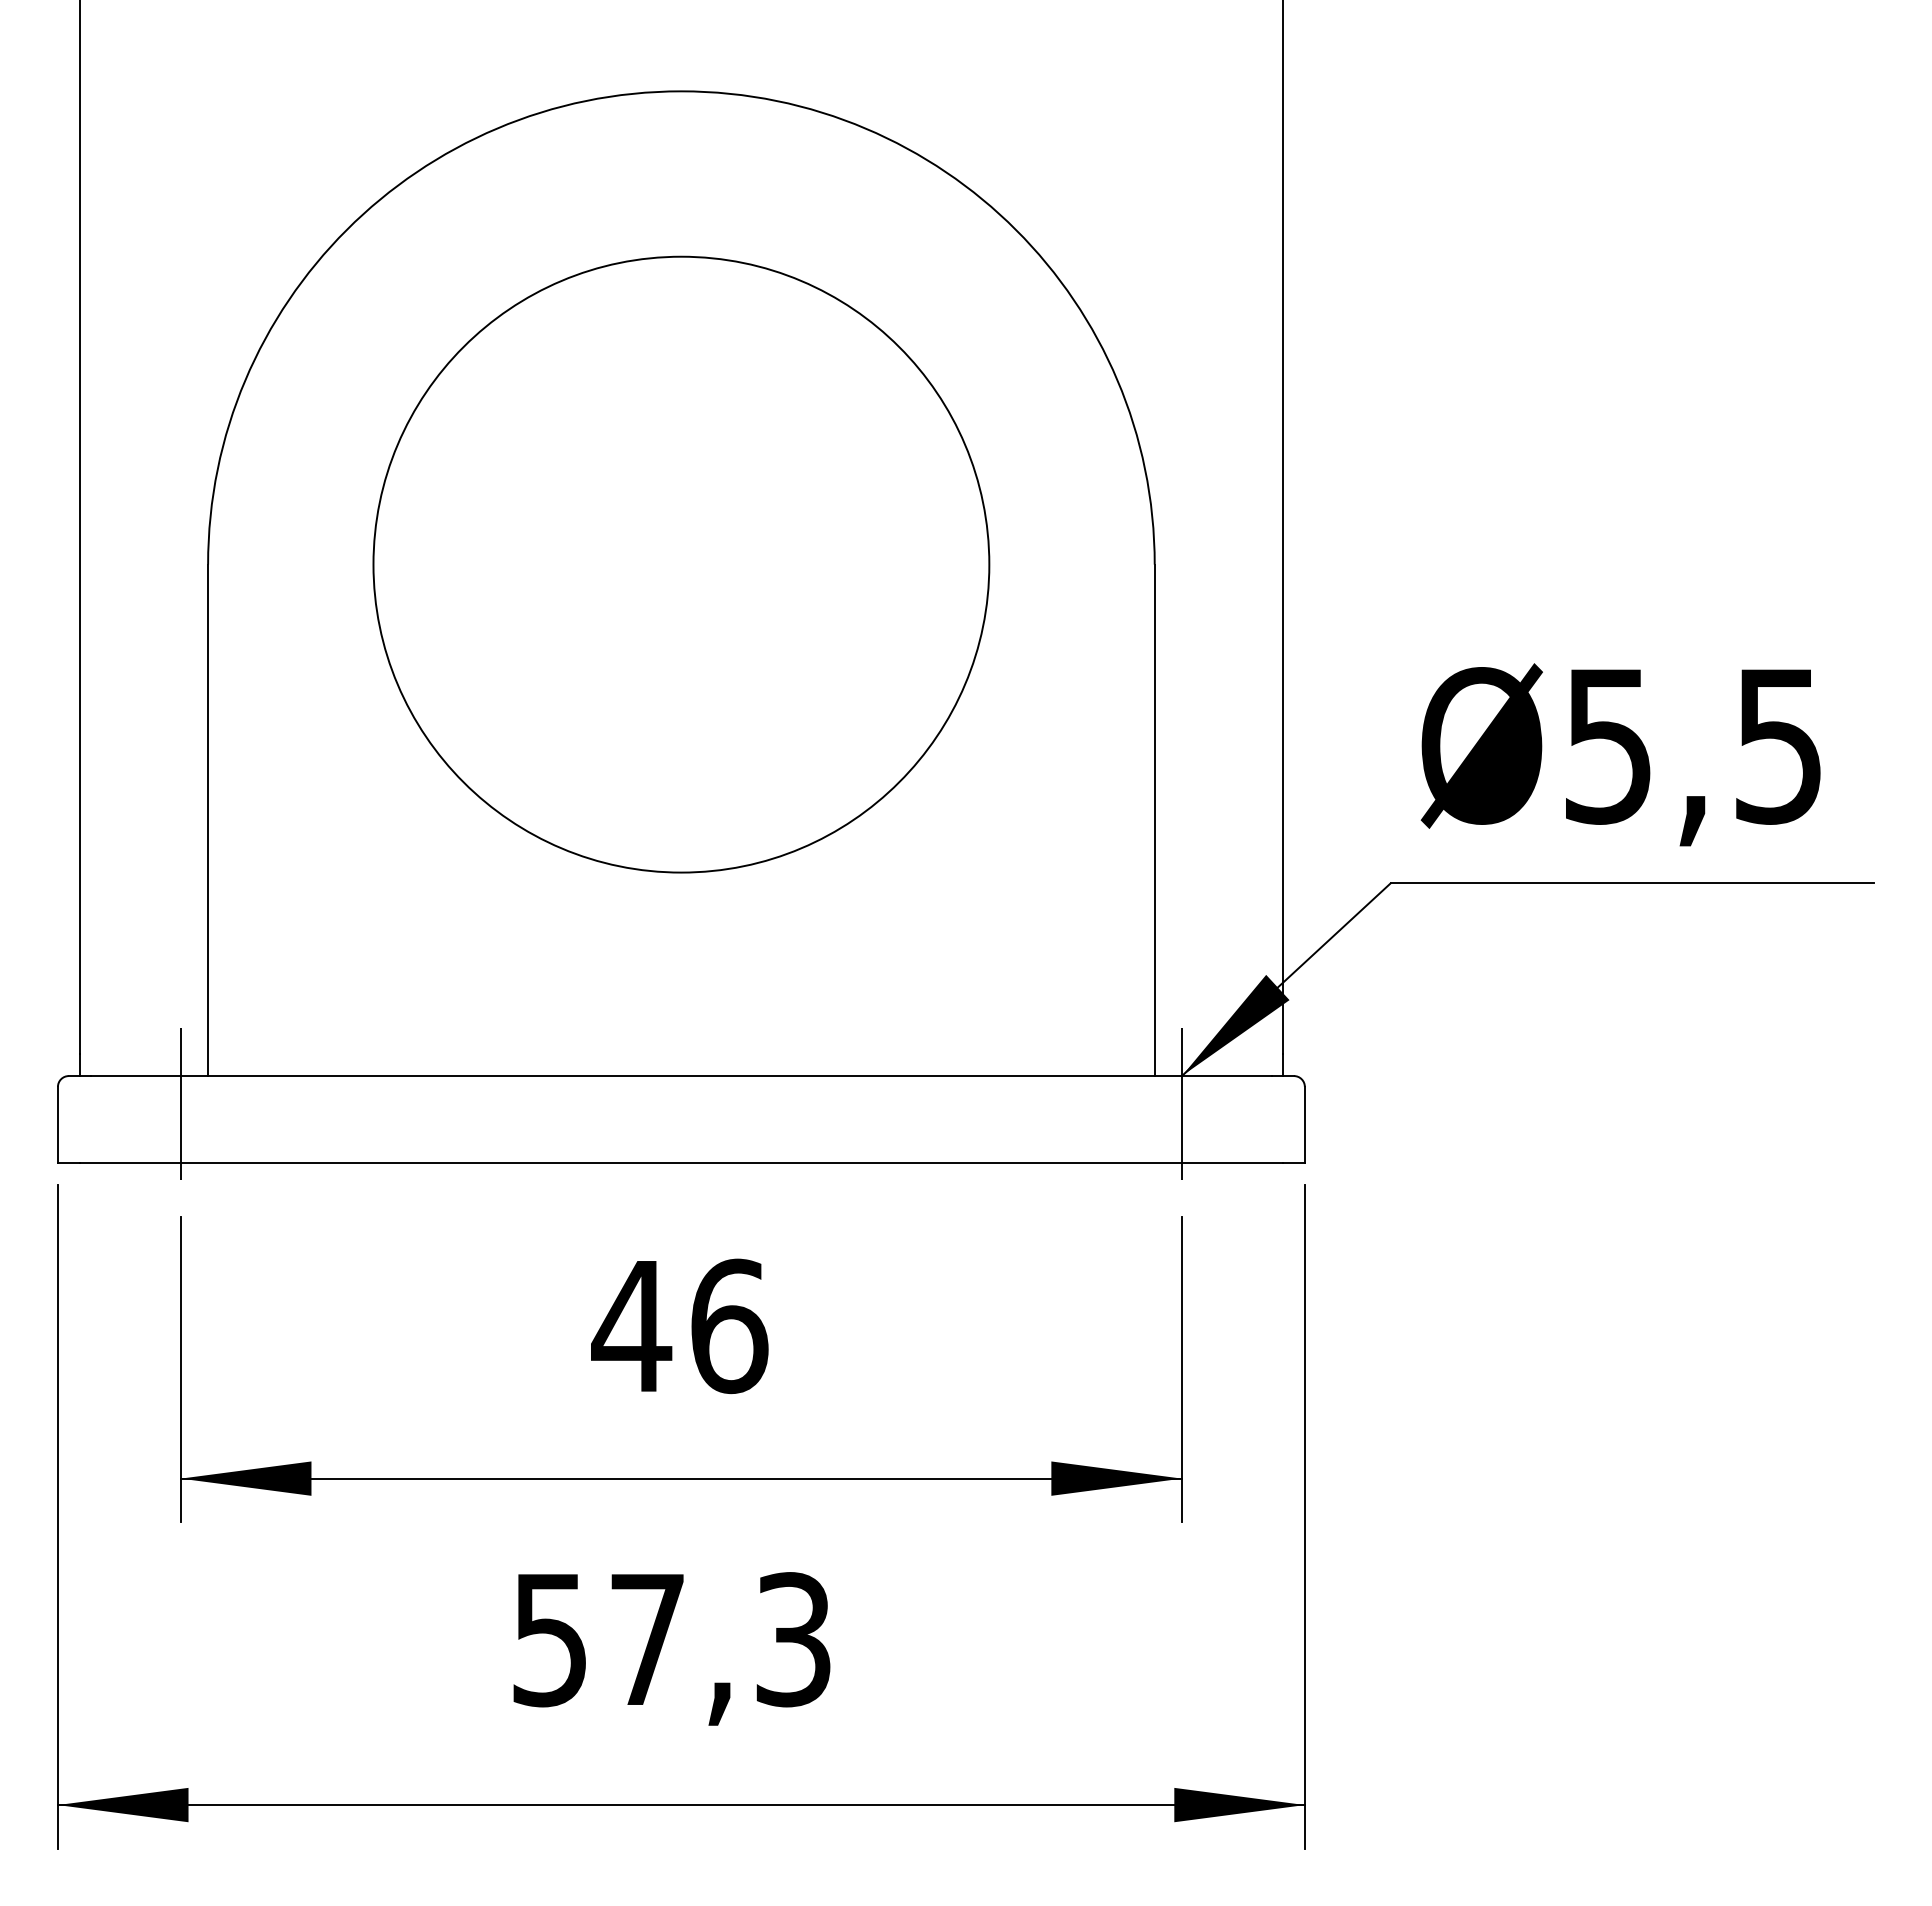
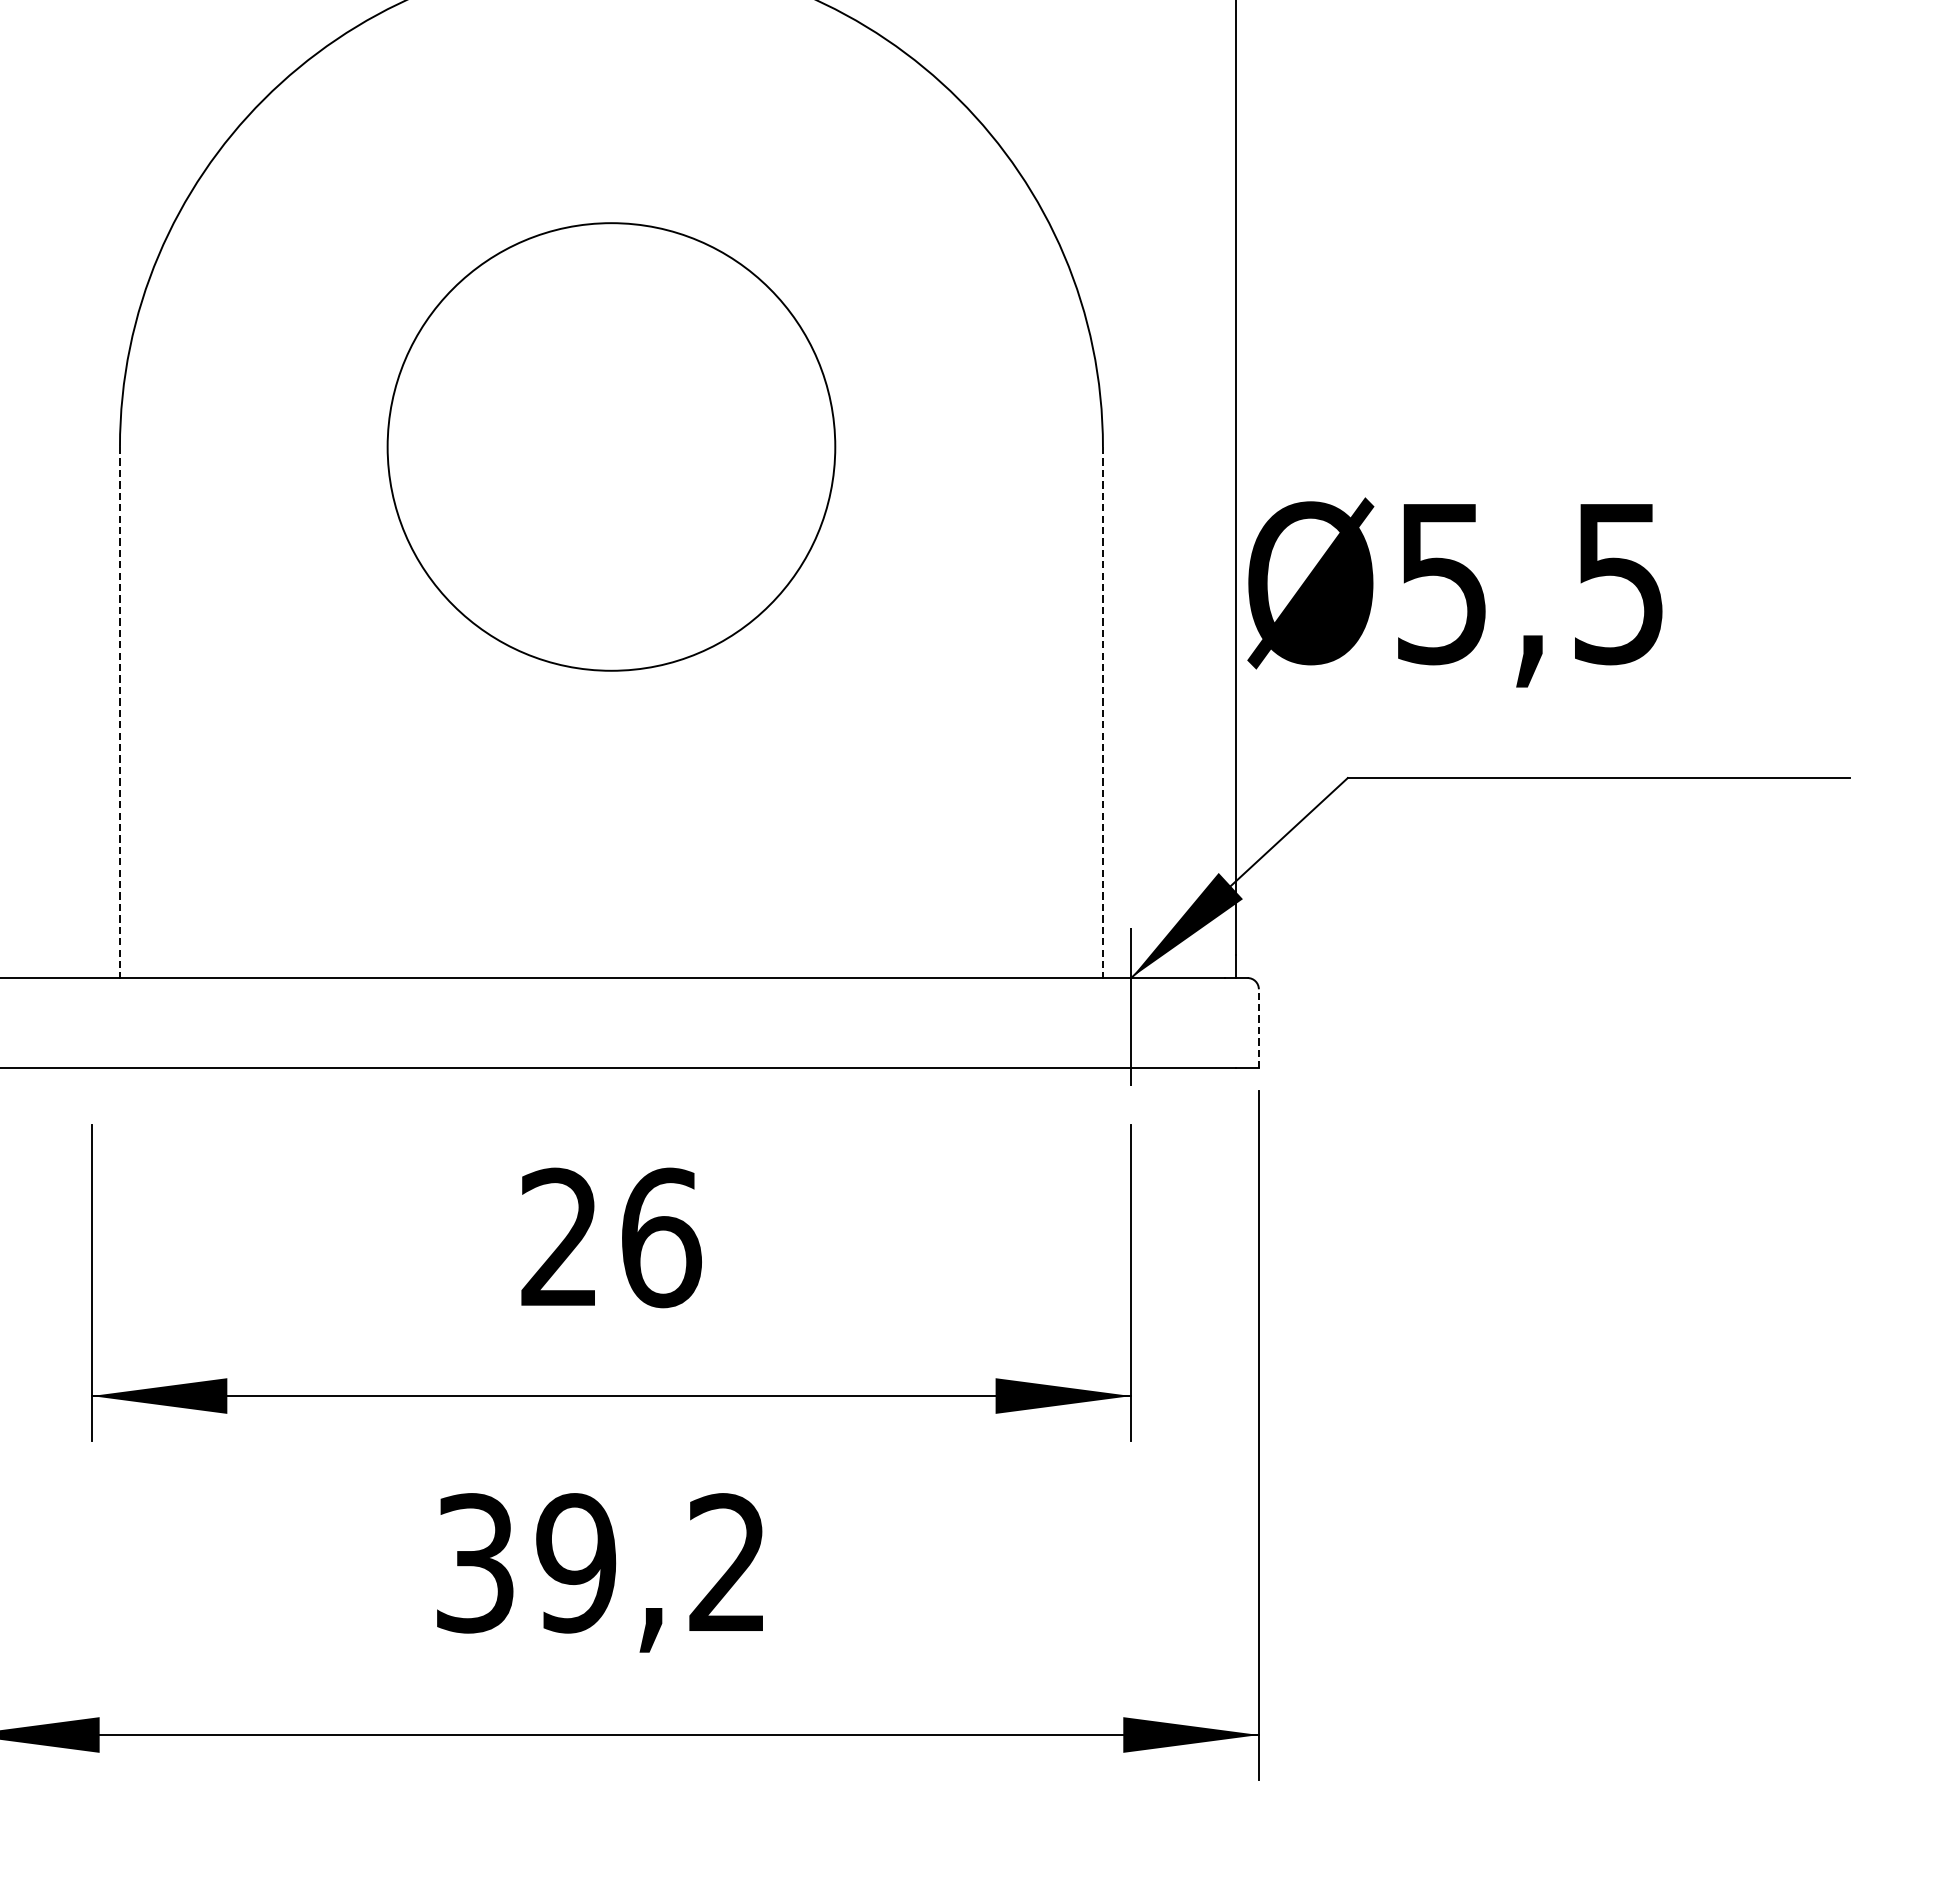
circle: (681, 564) -> (611, 446), size x0.7
text: (1620, 754) -> (1454, 592), moved
line: (208, 820) -> (120, 712), solid -> dashed
line: (1154, 820) -> (1102, 712), solid -> dashed
line: (180, 1111) -> (91, 1014), removed
line: (1304, 1124) -> (1258, 1028), solid -> dashed
text: (631, 1324) -> (559, 1236), 46 -> 26
text: (671, 1639) -> (601, 1563), 57,3 -> 39,2

